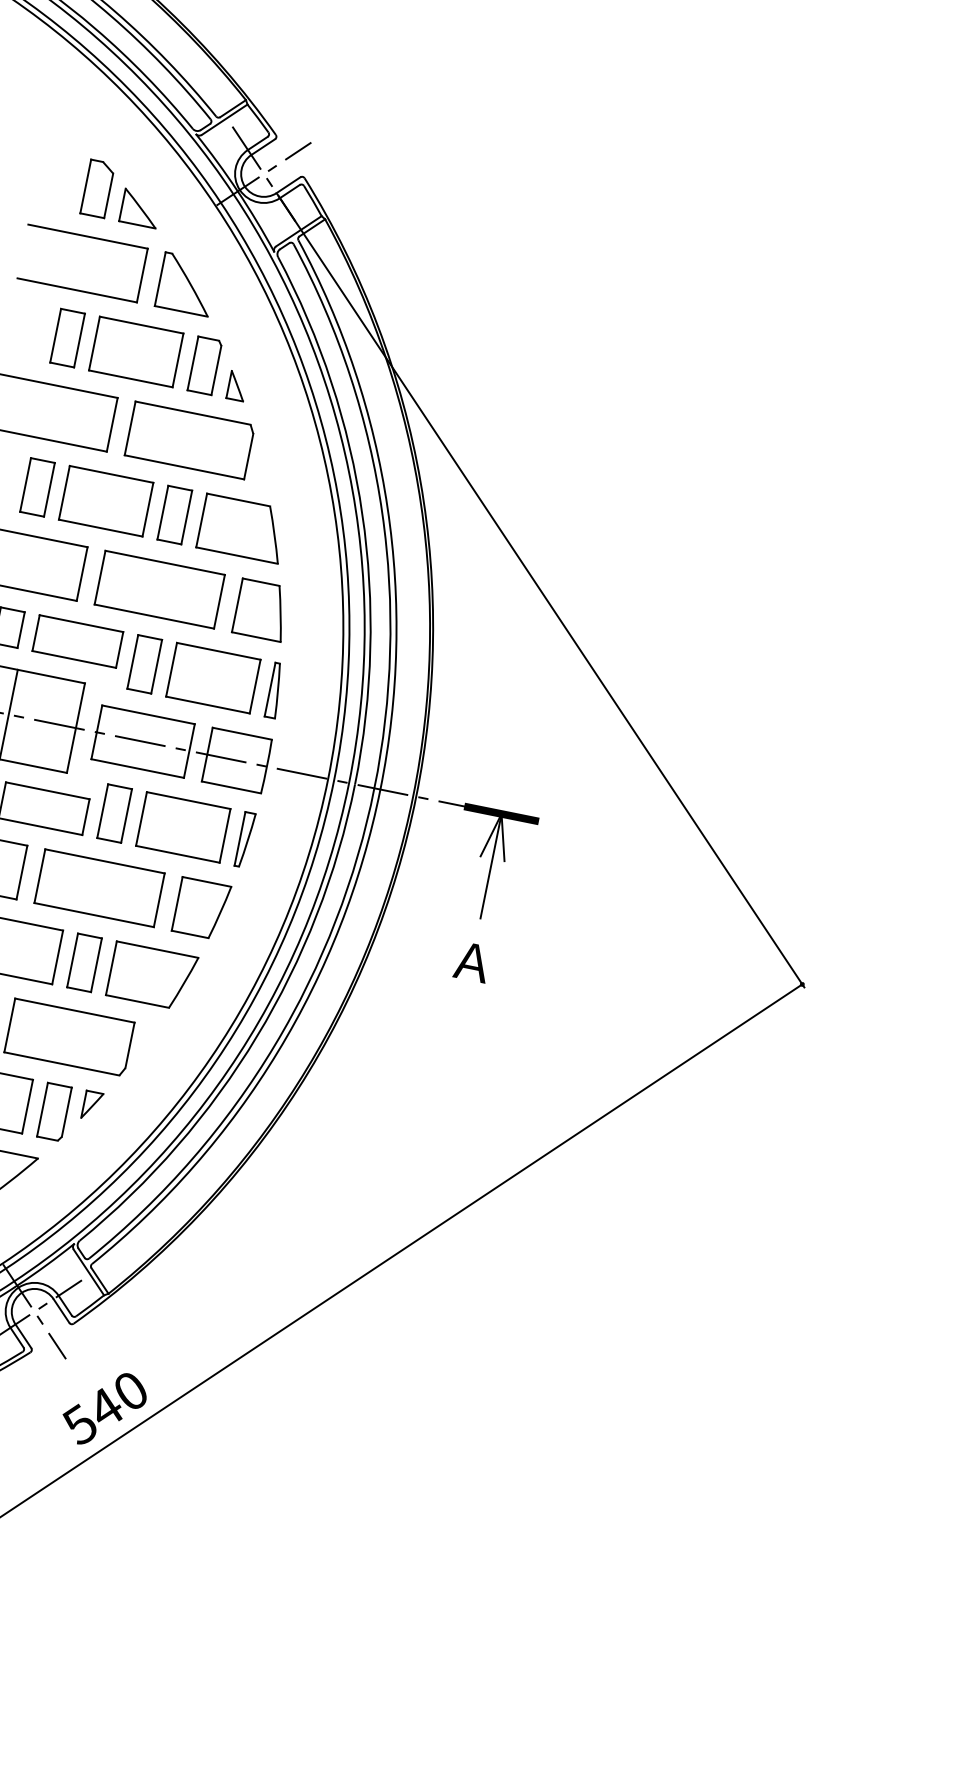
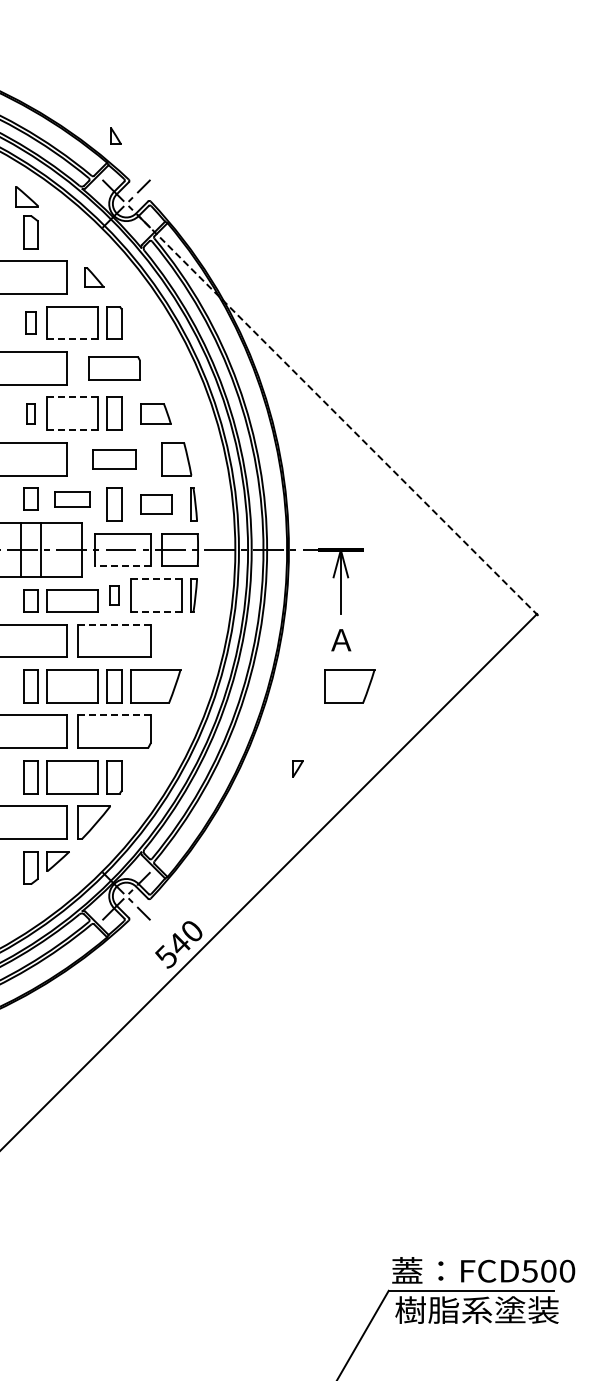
part: (139, 208) -> (26, 196), moved
part: (185, 284) -> (93, 277), size x0.6
part: (66, 337) -> (30, 322), size x0.7
line: (130, 379) -> (72, 339), solid -> dashed
part: (236, 385) -> (115, 135), moved
part: (189, 440) -> (114, 368), size x0.7
line: (111, 474) -> (72, 397), solid -> dashed
part: (36, 486) -> (30, 413), size x0.6
line: (100, 528) -> (72, 430), solid -> dashed
part: (242, 528) -> (155, 413), size x0.6
part: (159, 590) -> (114, 459), size x0.6
line: (540, 590) -> (337, 414), solid -> dashed
part: (77, 640) -> (72, 498), size x0.7
part: (213, 677) -> (156, 504), size x0.6
line: (137, 768) -> (122, 566), solid -> dashed
line: (187, 800) -> (155, 579), solid -> dashed
part: (114, 813) -> (114, 595), size x0.6
line: (176, 853) -> (155, 611), solid -> dashed
line: (104, 861) -> (114, 624), solid -> dashed
part: (201, 908) -> (176, 640), removed
line: (74, 1010) -> (114, 715), solid -> dashed
part: (470, 1041) -> (349, 686), added
part: (91, 1104) -> (297, 768), moved

